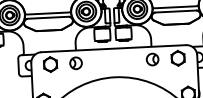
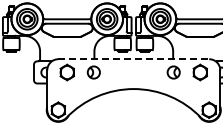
line: (114, 48) -> (134, 59), solid -> dashed

